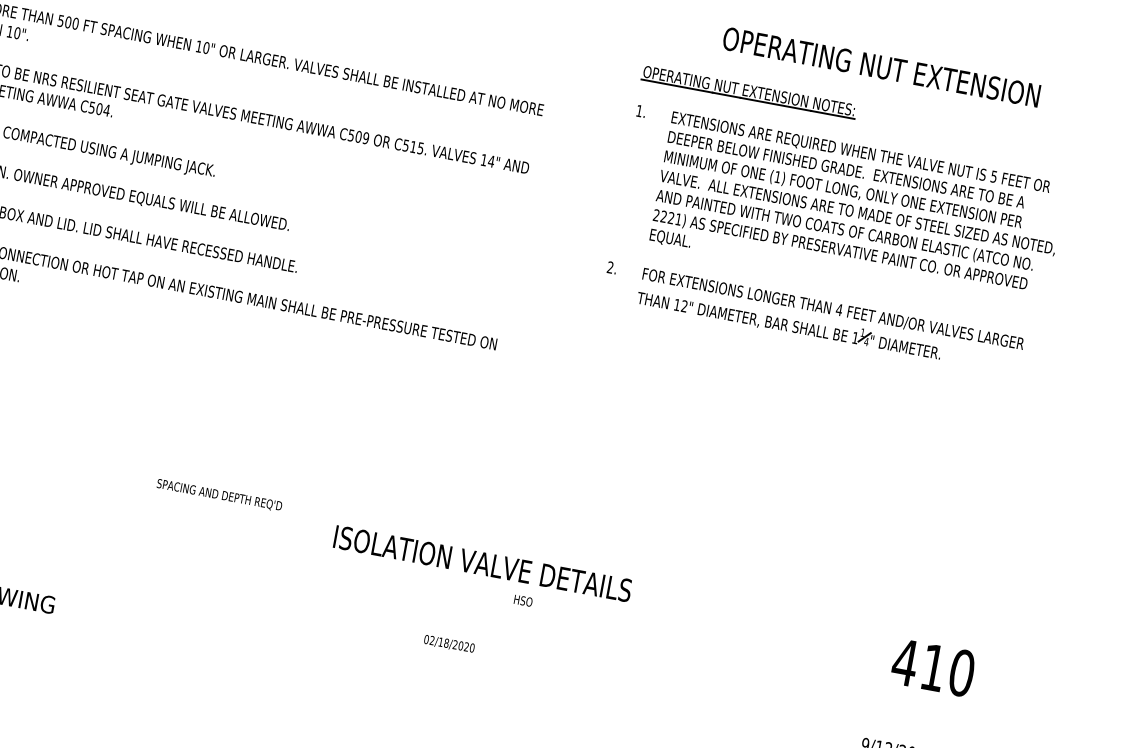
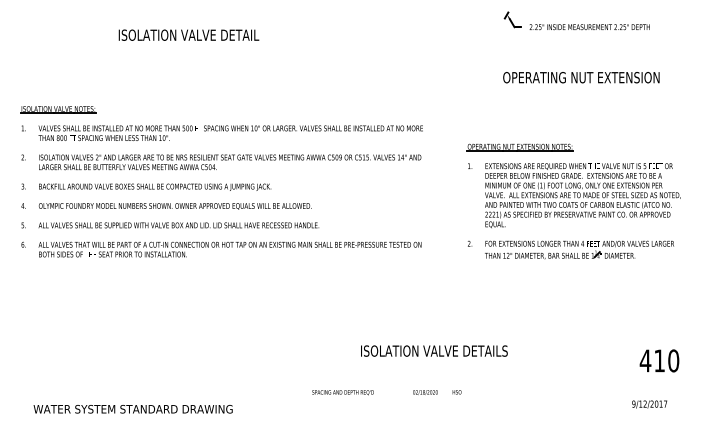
part: (836, 221) -> (573, 201), moved
text: (218, 494) -> (342, 392), moved
text: (522, 601) -> (456, 392), moved

